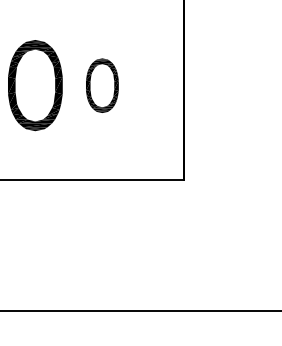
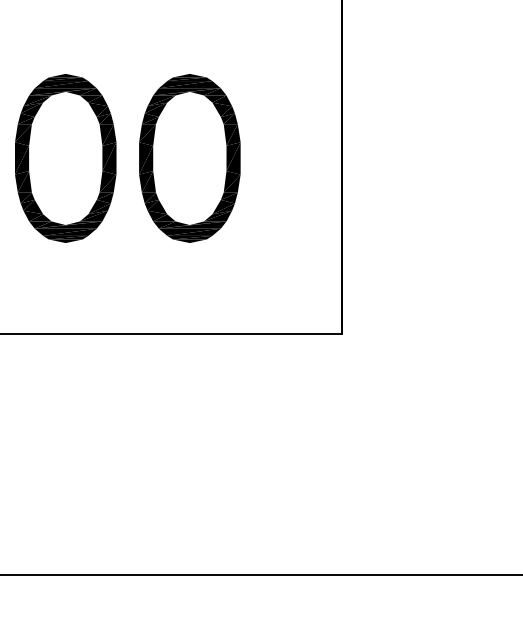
part: (102, 85) -> (190, 158), size x1.67

